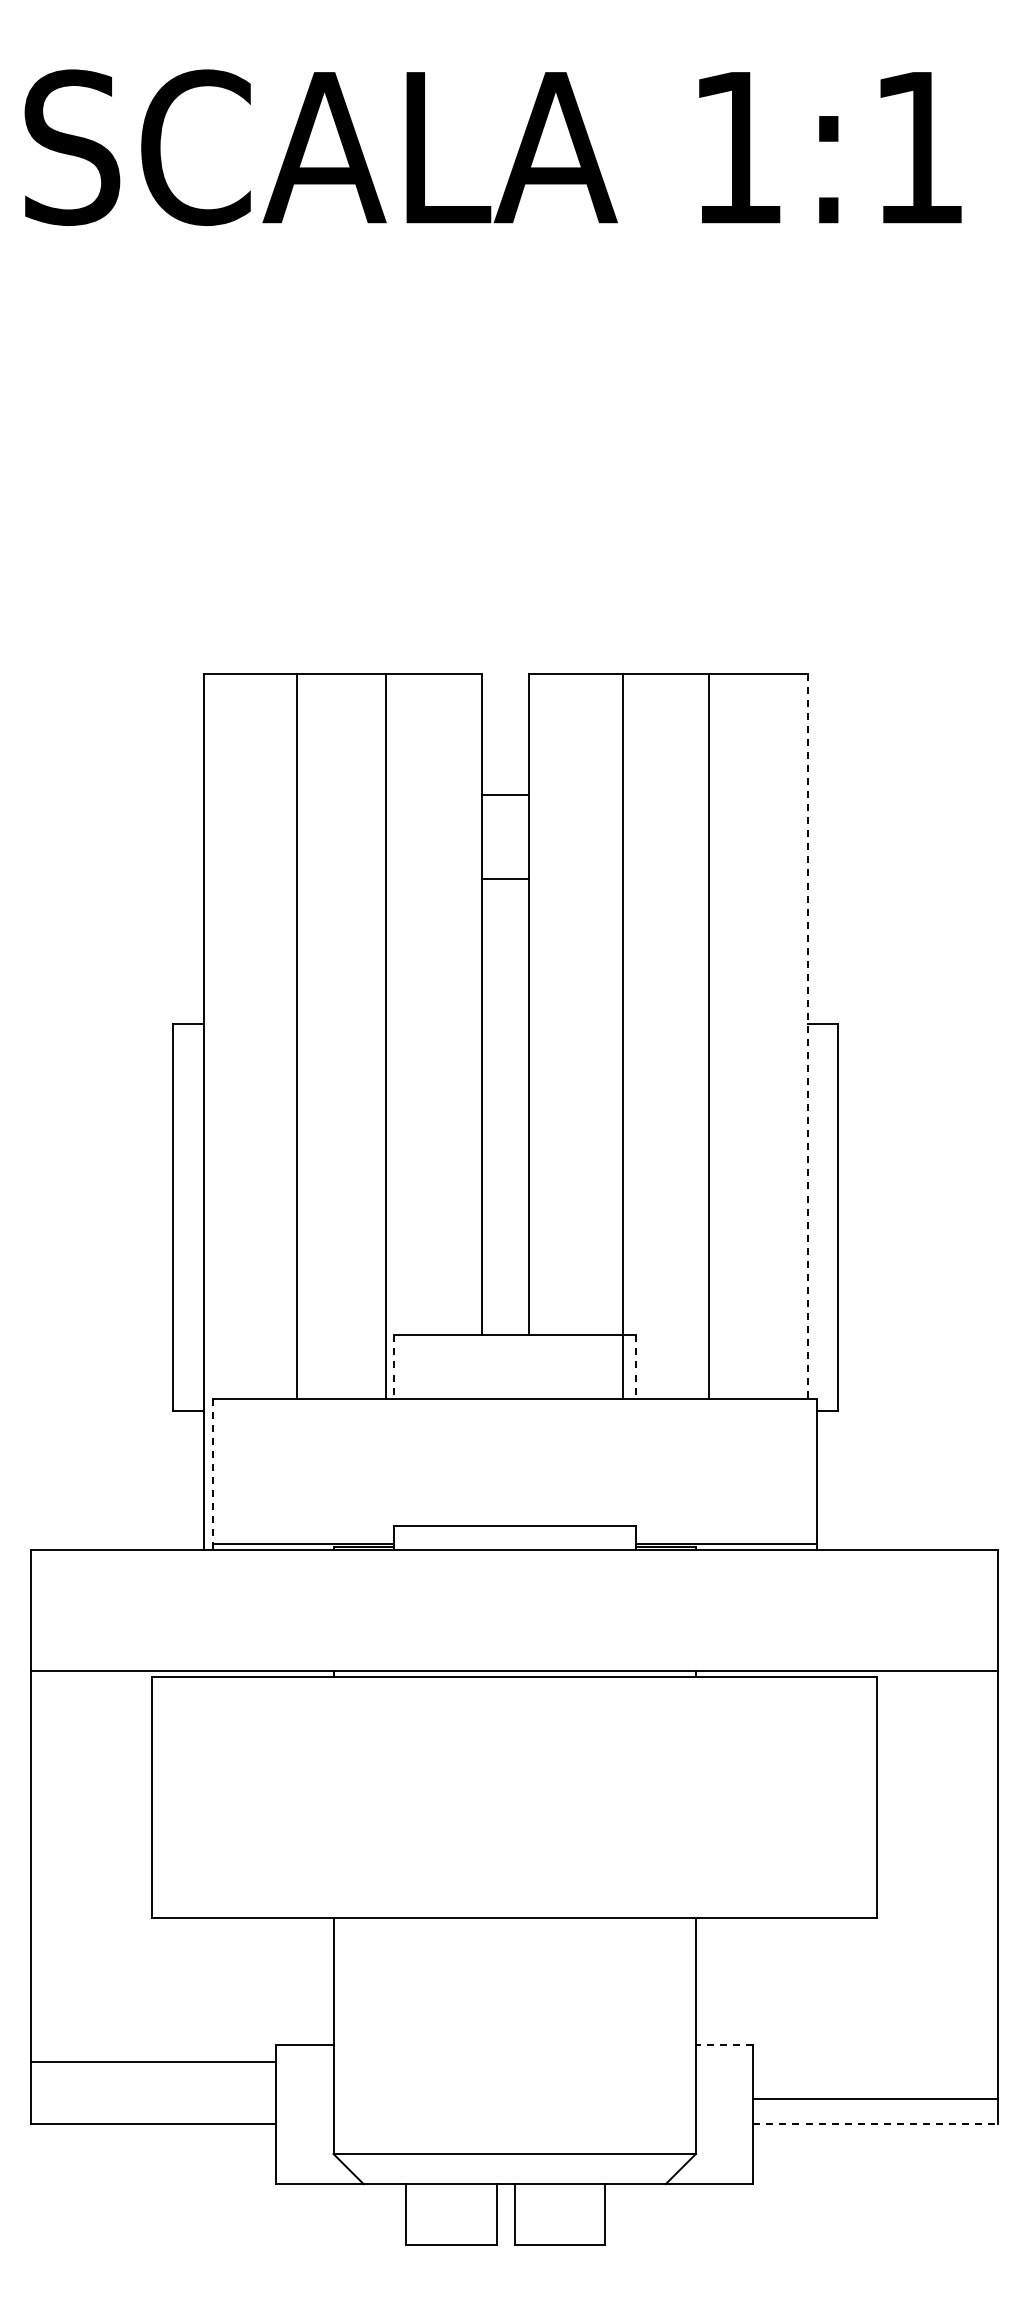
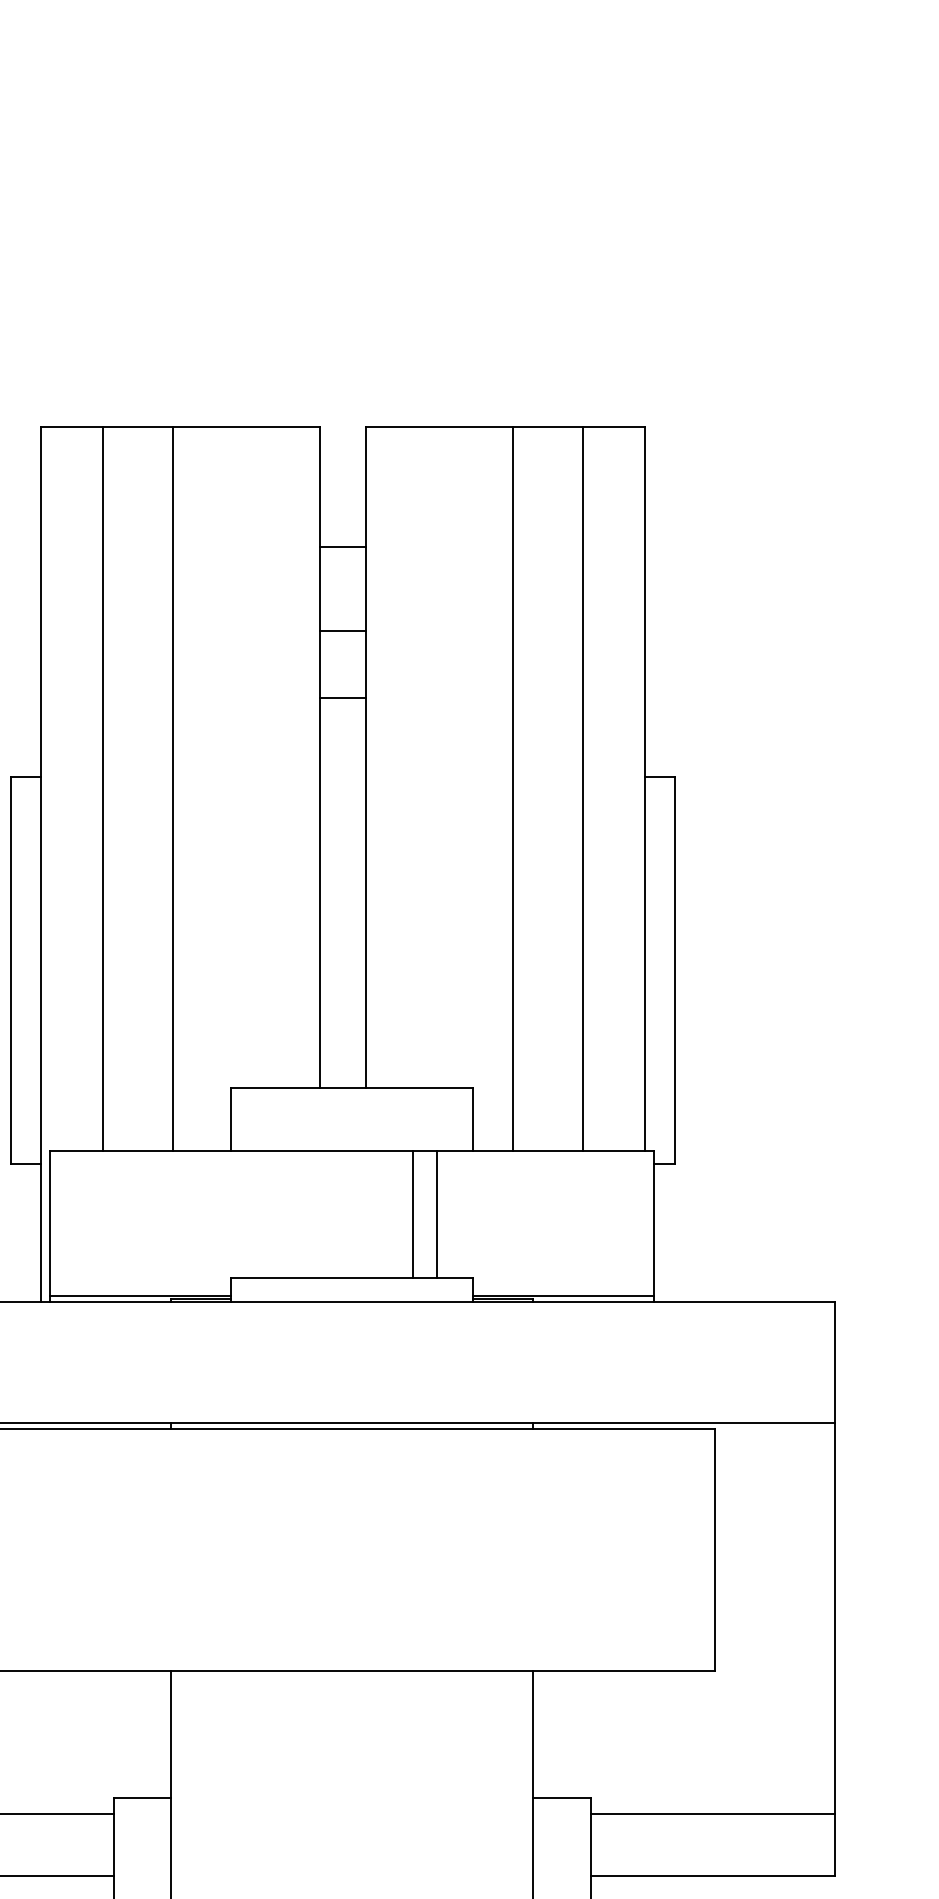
line: (505, 945) -> (342, 698), added
line: (296, 1035) -> (102, 788), moved
line: (385, 1035) -> (172, 788), moved
line: (622, 1035) -> (512, 788), moved
line: (708, 1035) -> (582, 788), moved
line: (807, 1036) -> (644, 789), dashed -> solid
line: (393, 1367) -> (230, 1120), dashed -> solid
line: (635, 1367) -> (472, 1120), dashed -> solid
line: (575, 1461) -> (412, 1214), added
line: (599, 1461) -> (436, 1214), added
line: (212, 1474) -> (49, 1227), dashed -> solid
line: (724, 2045) -> (561, 1798), dashed -> solid
line: (875, 2098) -> (712, 1814), moved
line: (876, 2123) -> (713, 1876), dashed -> solid

